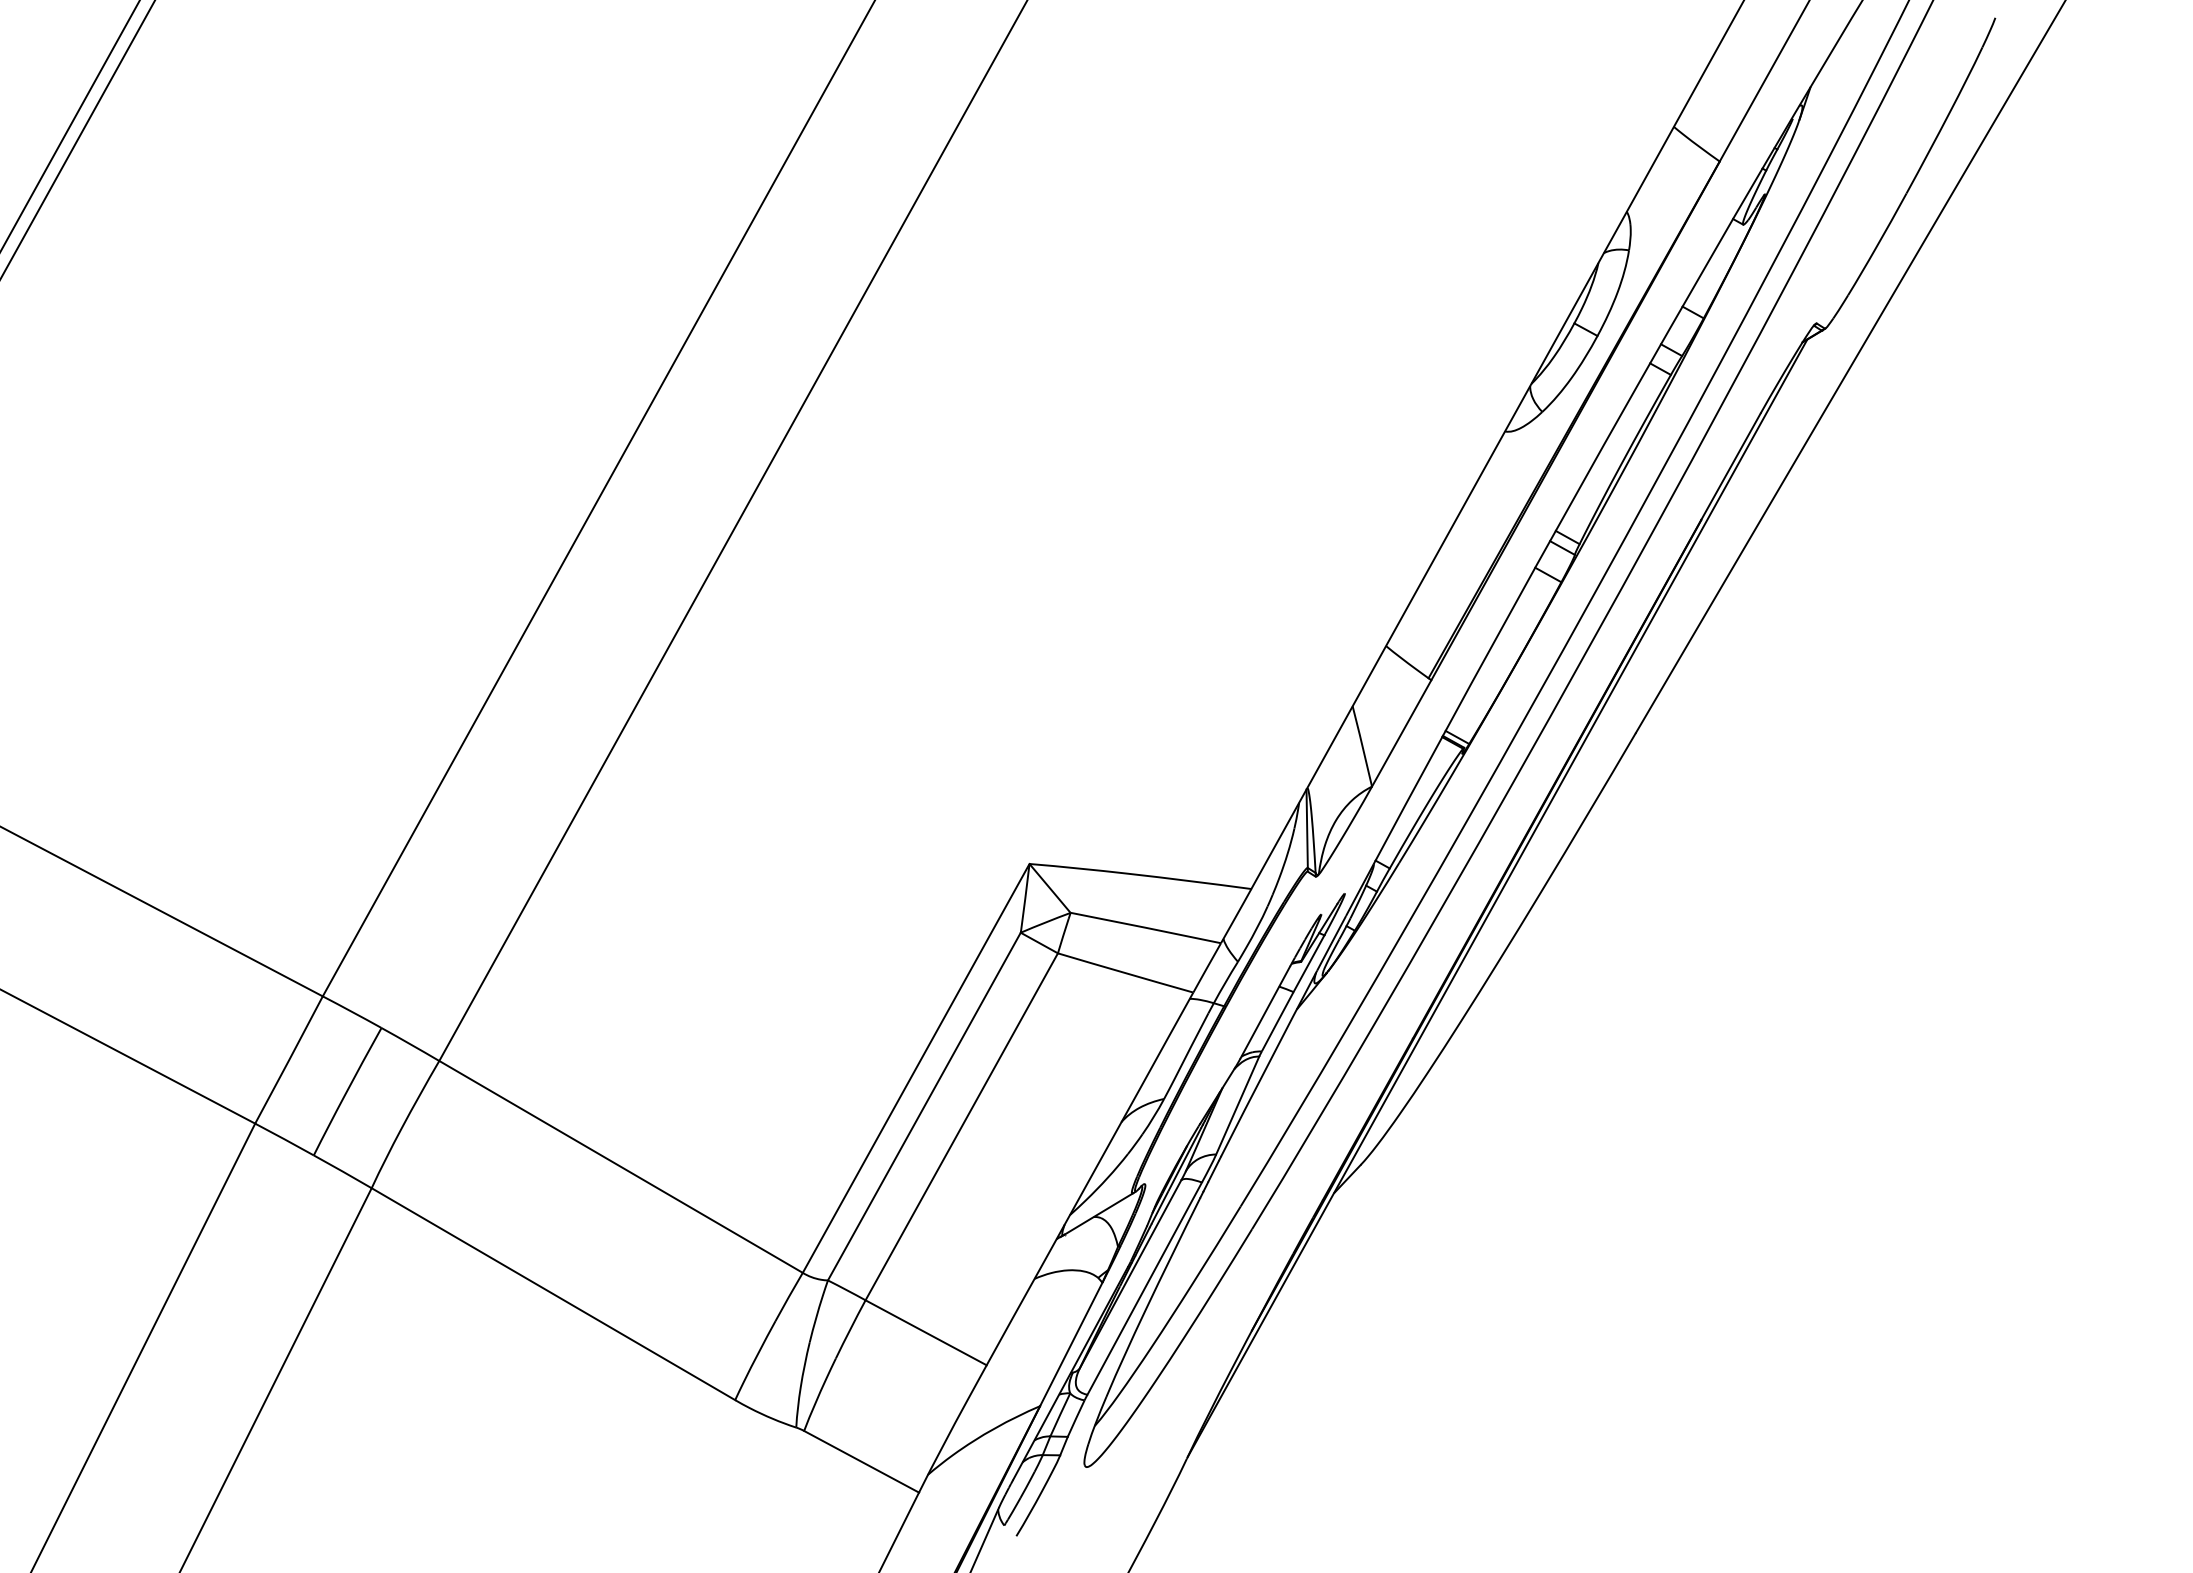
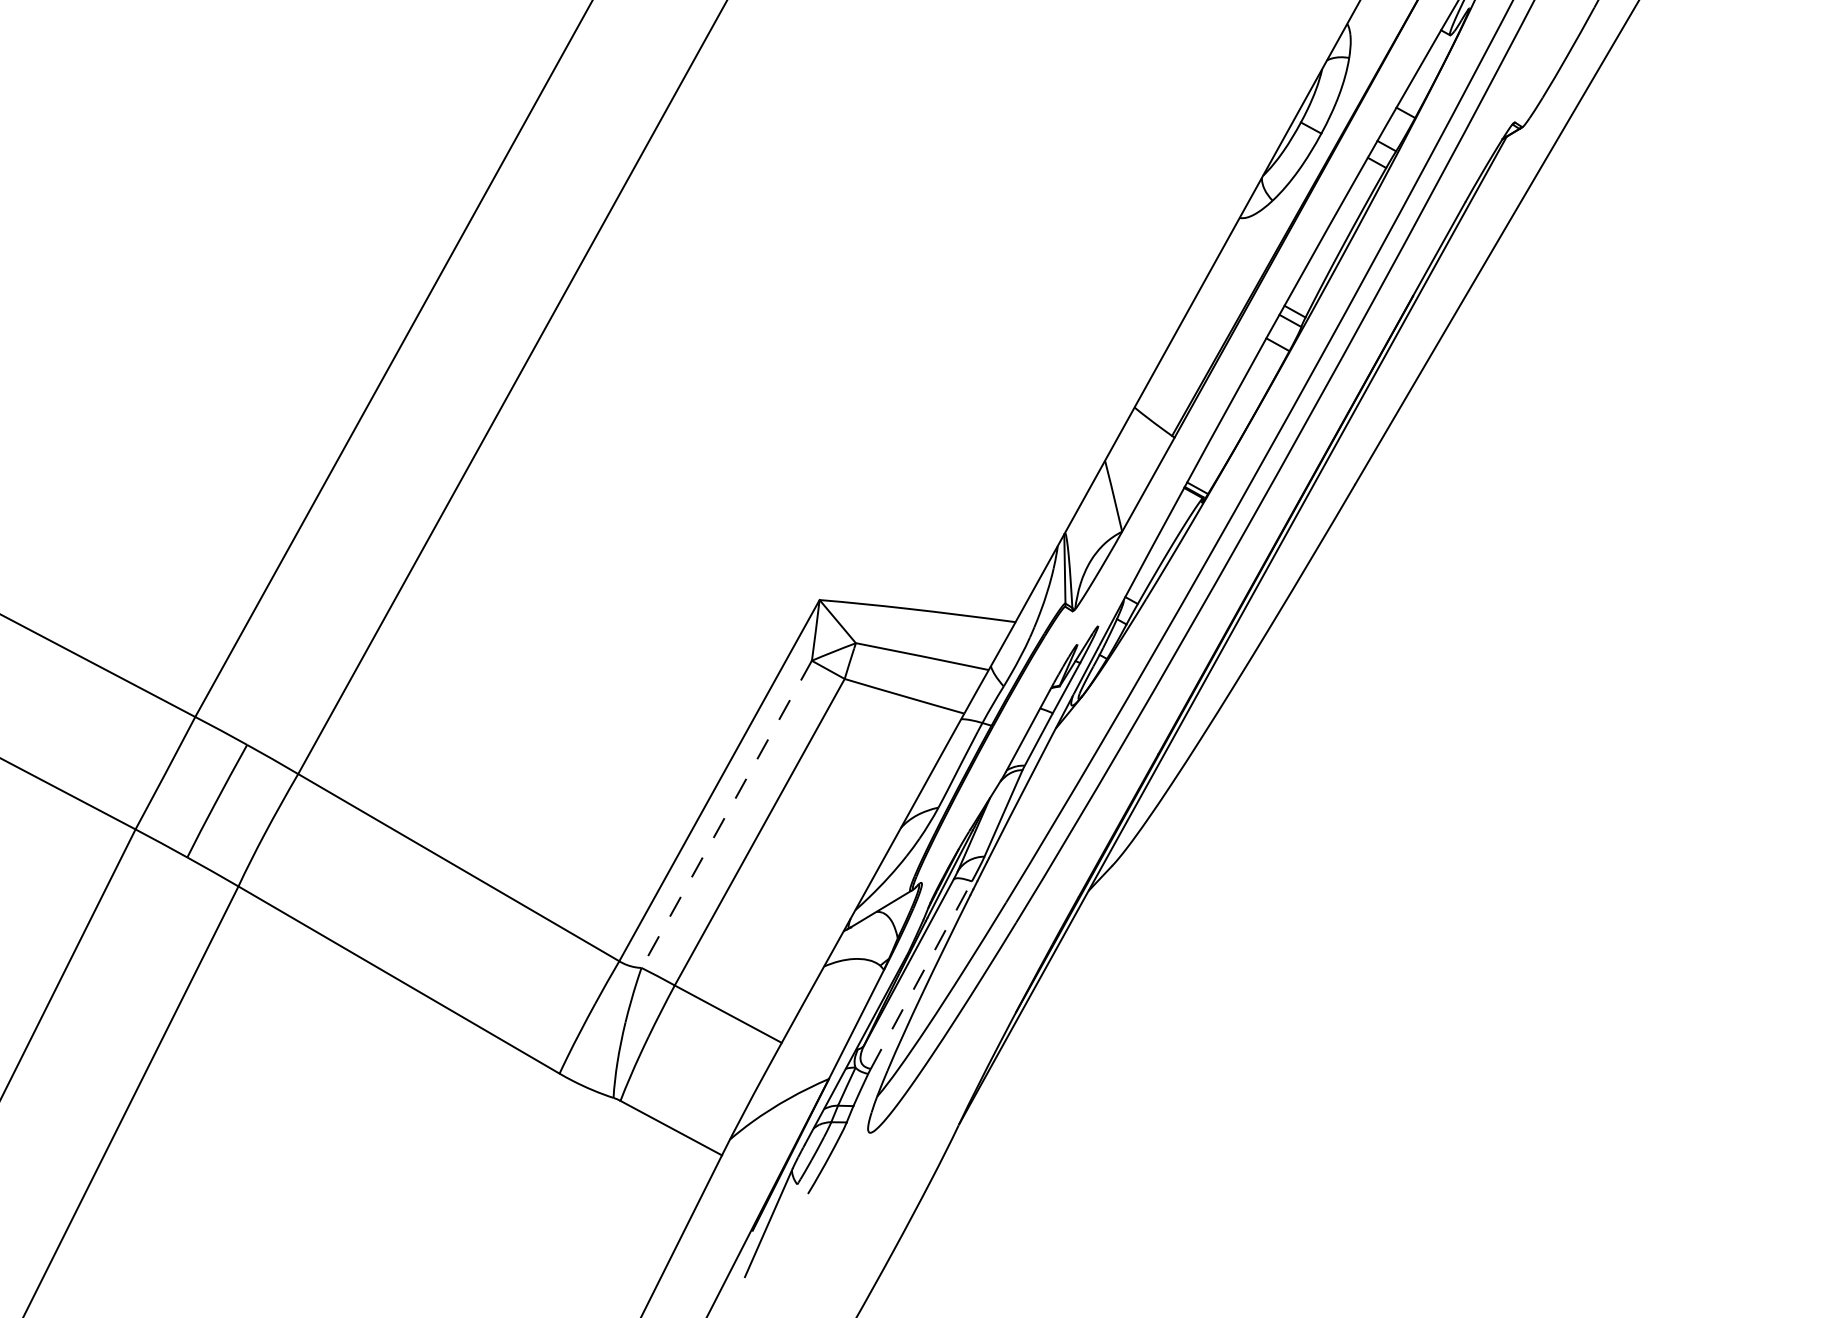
line: (924, 1106) -> (726, 814), solid -> dashed
line: (1144, 1288) -> (921, 975), solid -> dashed

